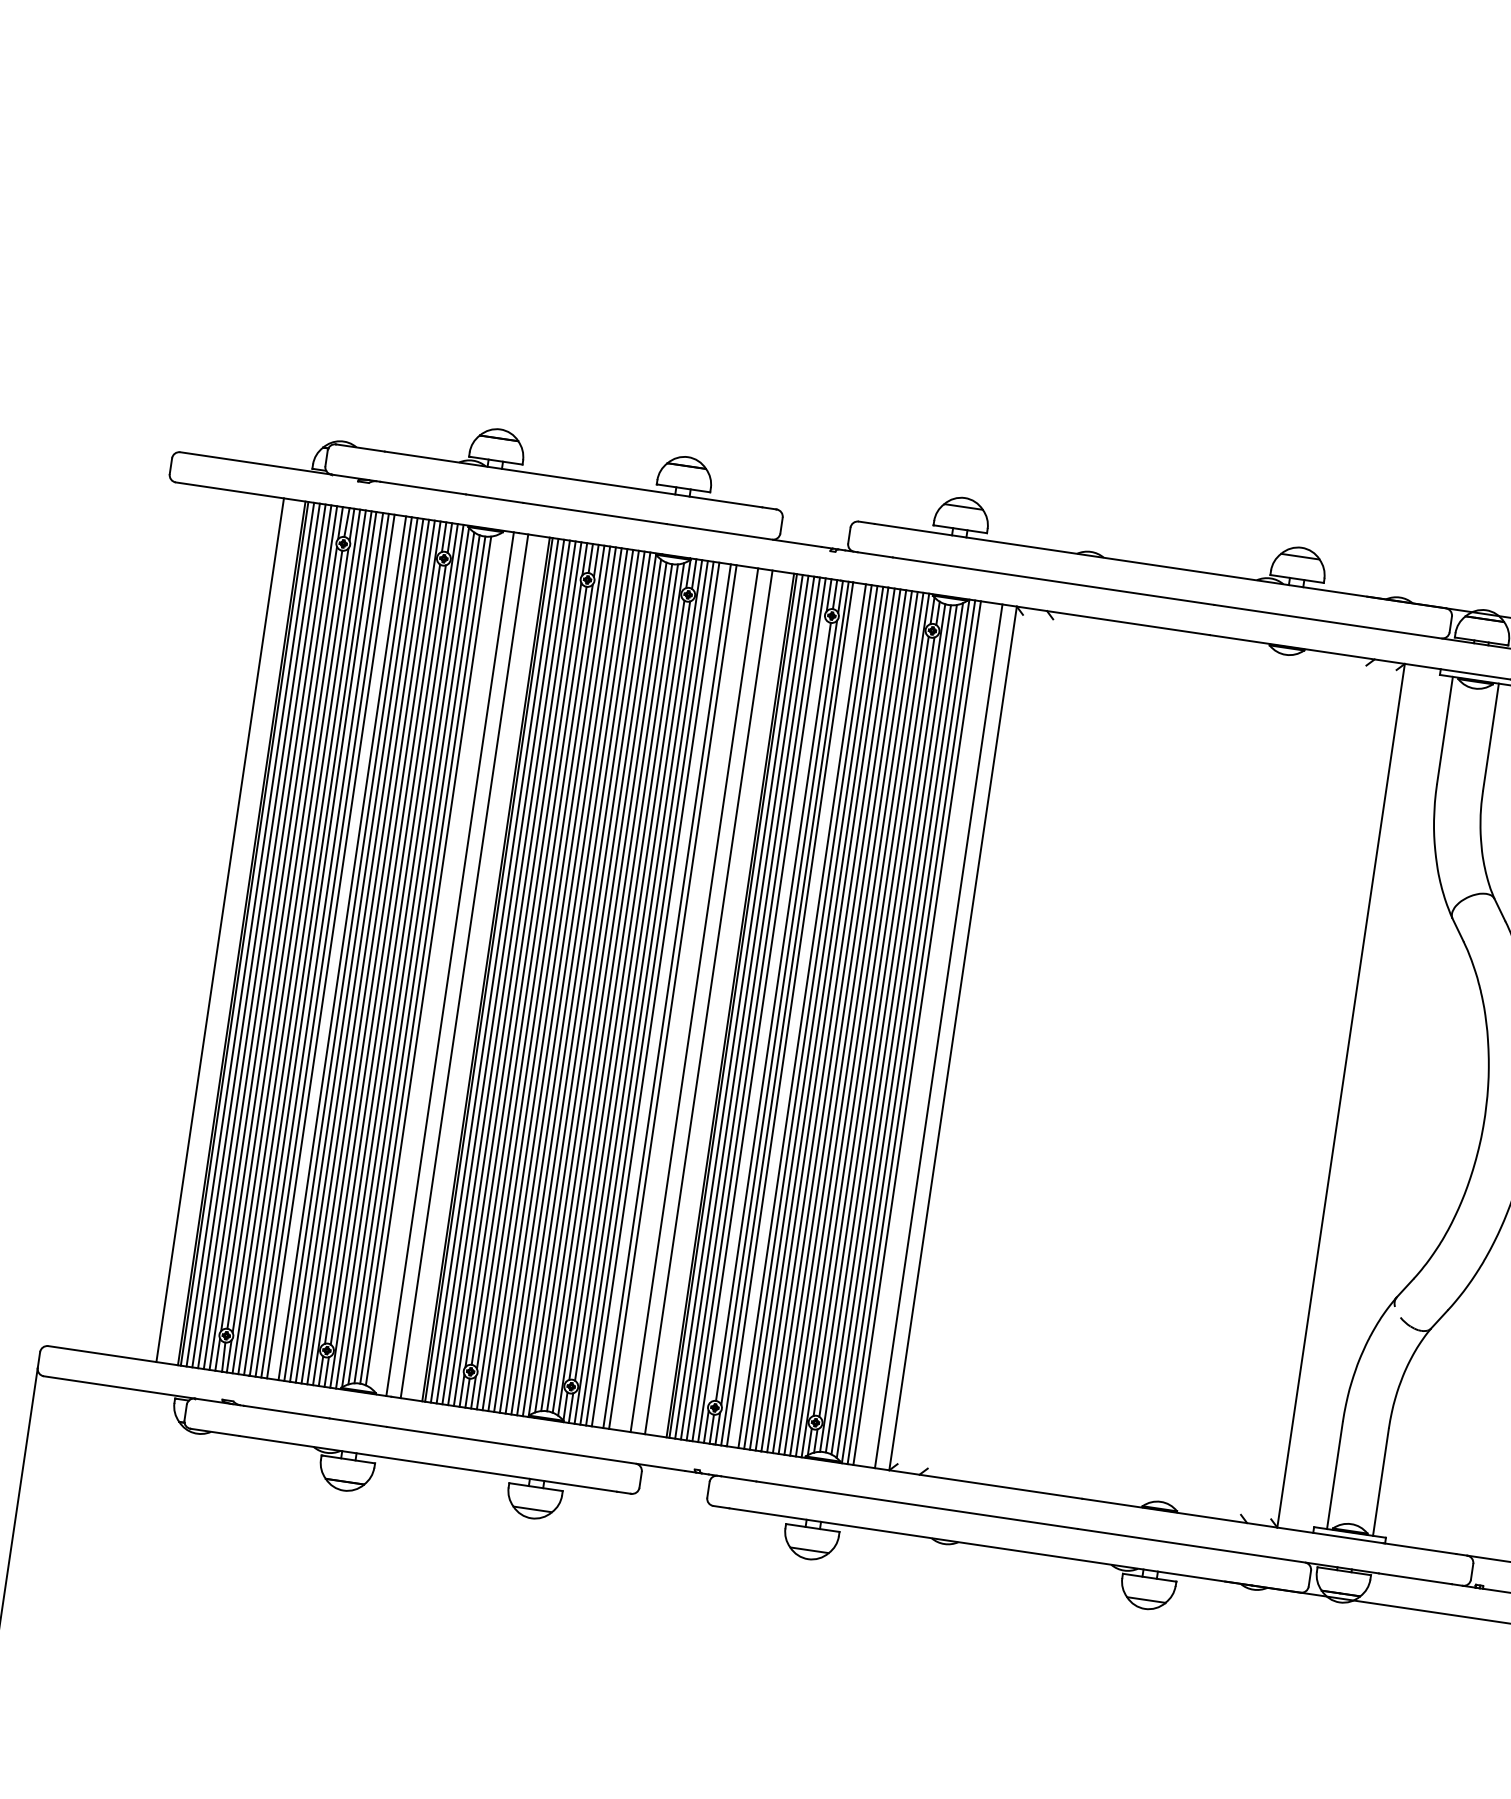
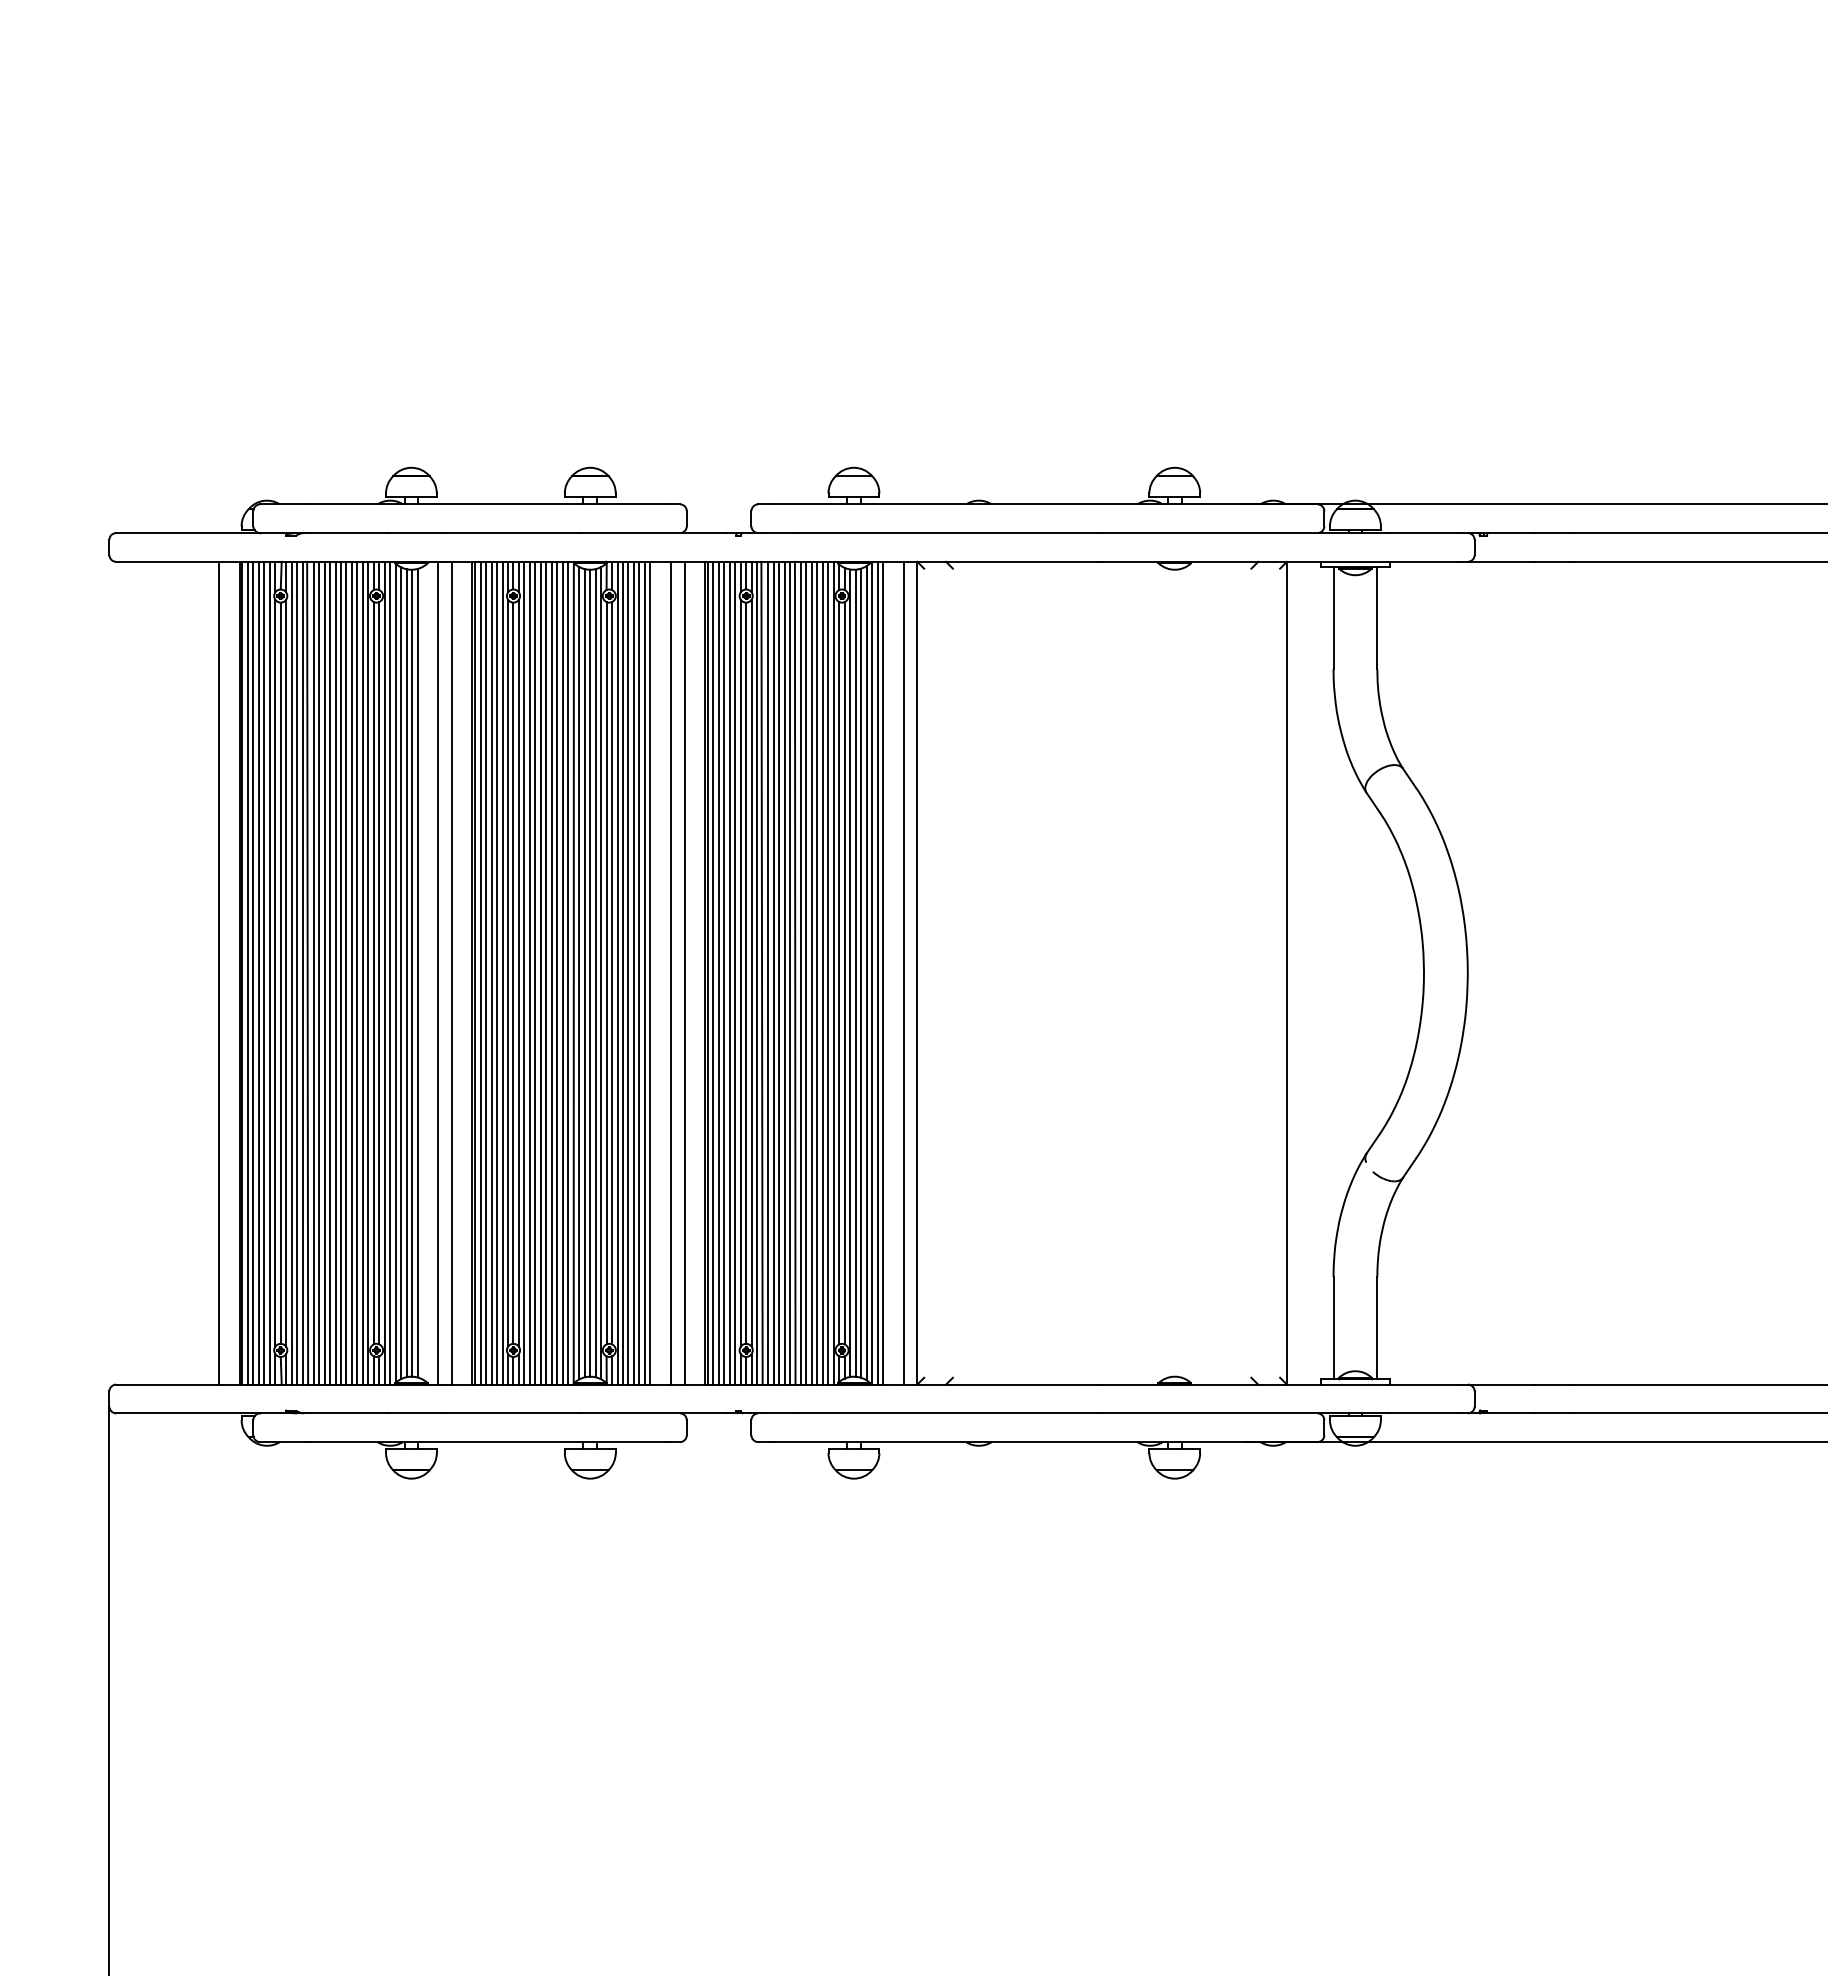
line: (337, 946) -> (330, 972), added
line: (661, 994) -> (639, 972), added
line: (767, 1010) -> (740, 972), added
line: (796, 1014) -> (768, 972), added

